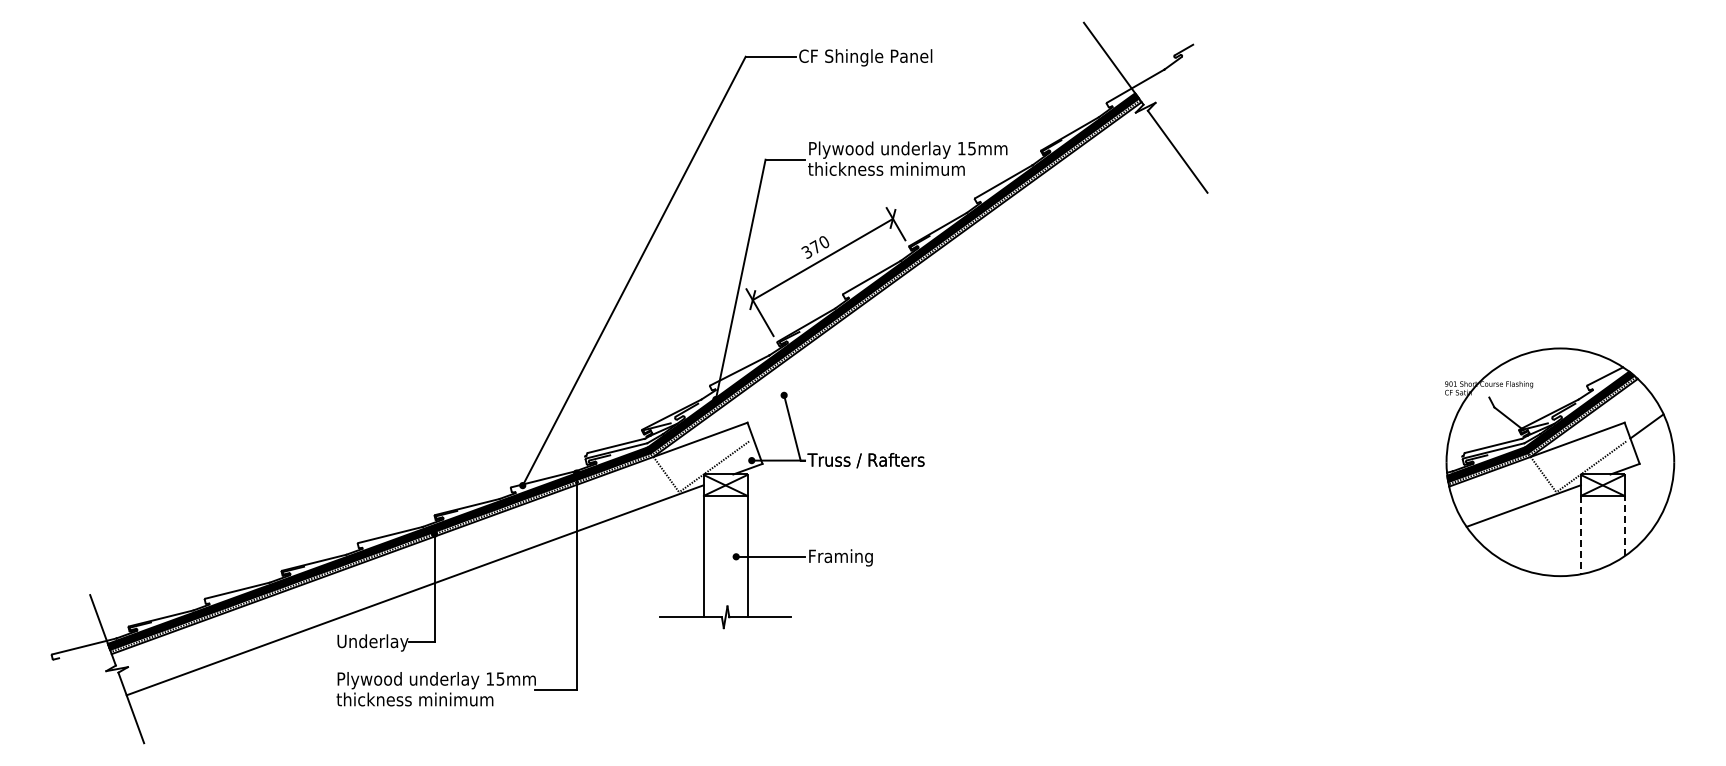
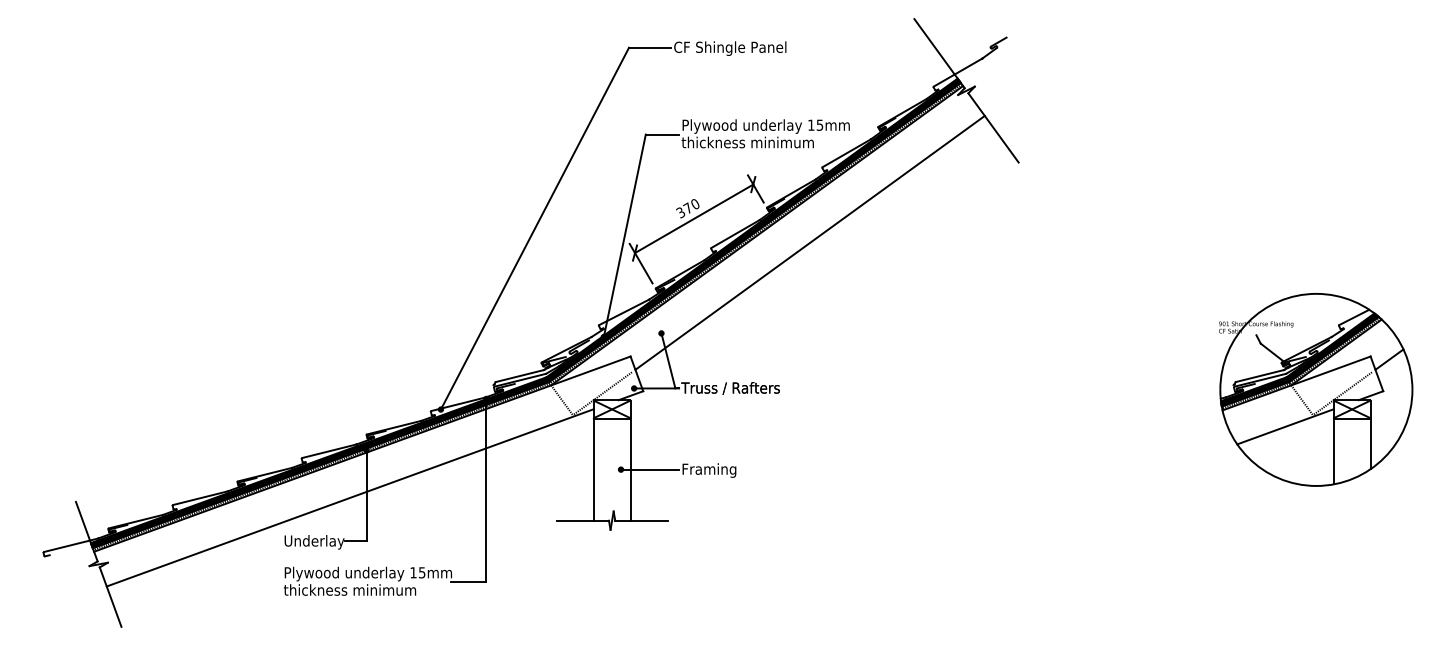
line: (960, 287) -> (810, 242), added
line: (1624, 526) -> (1370, 444), dashed -> solid
line: (1580, 535) -> (1333, 451), dashed -> solid

